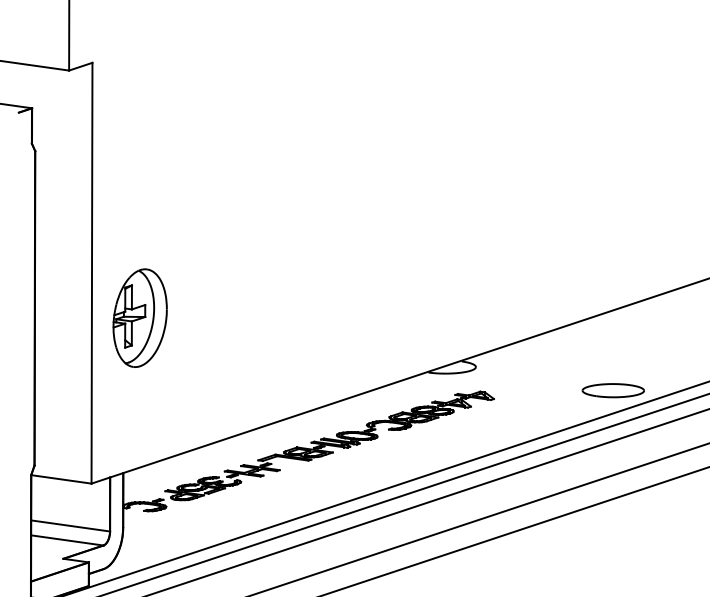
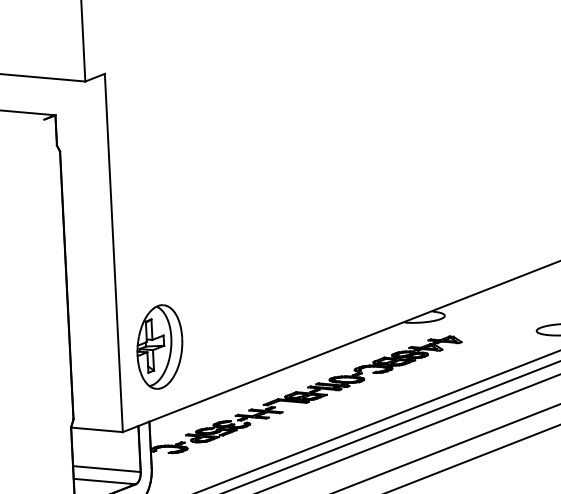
part: (139, 317) -> (159, 346), moved

